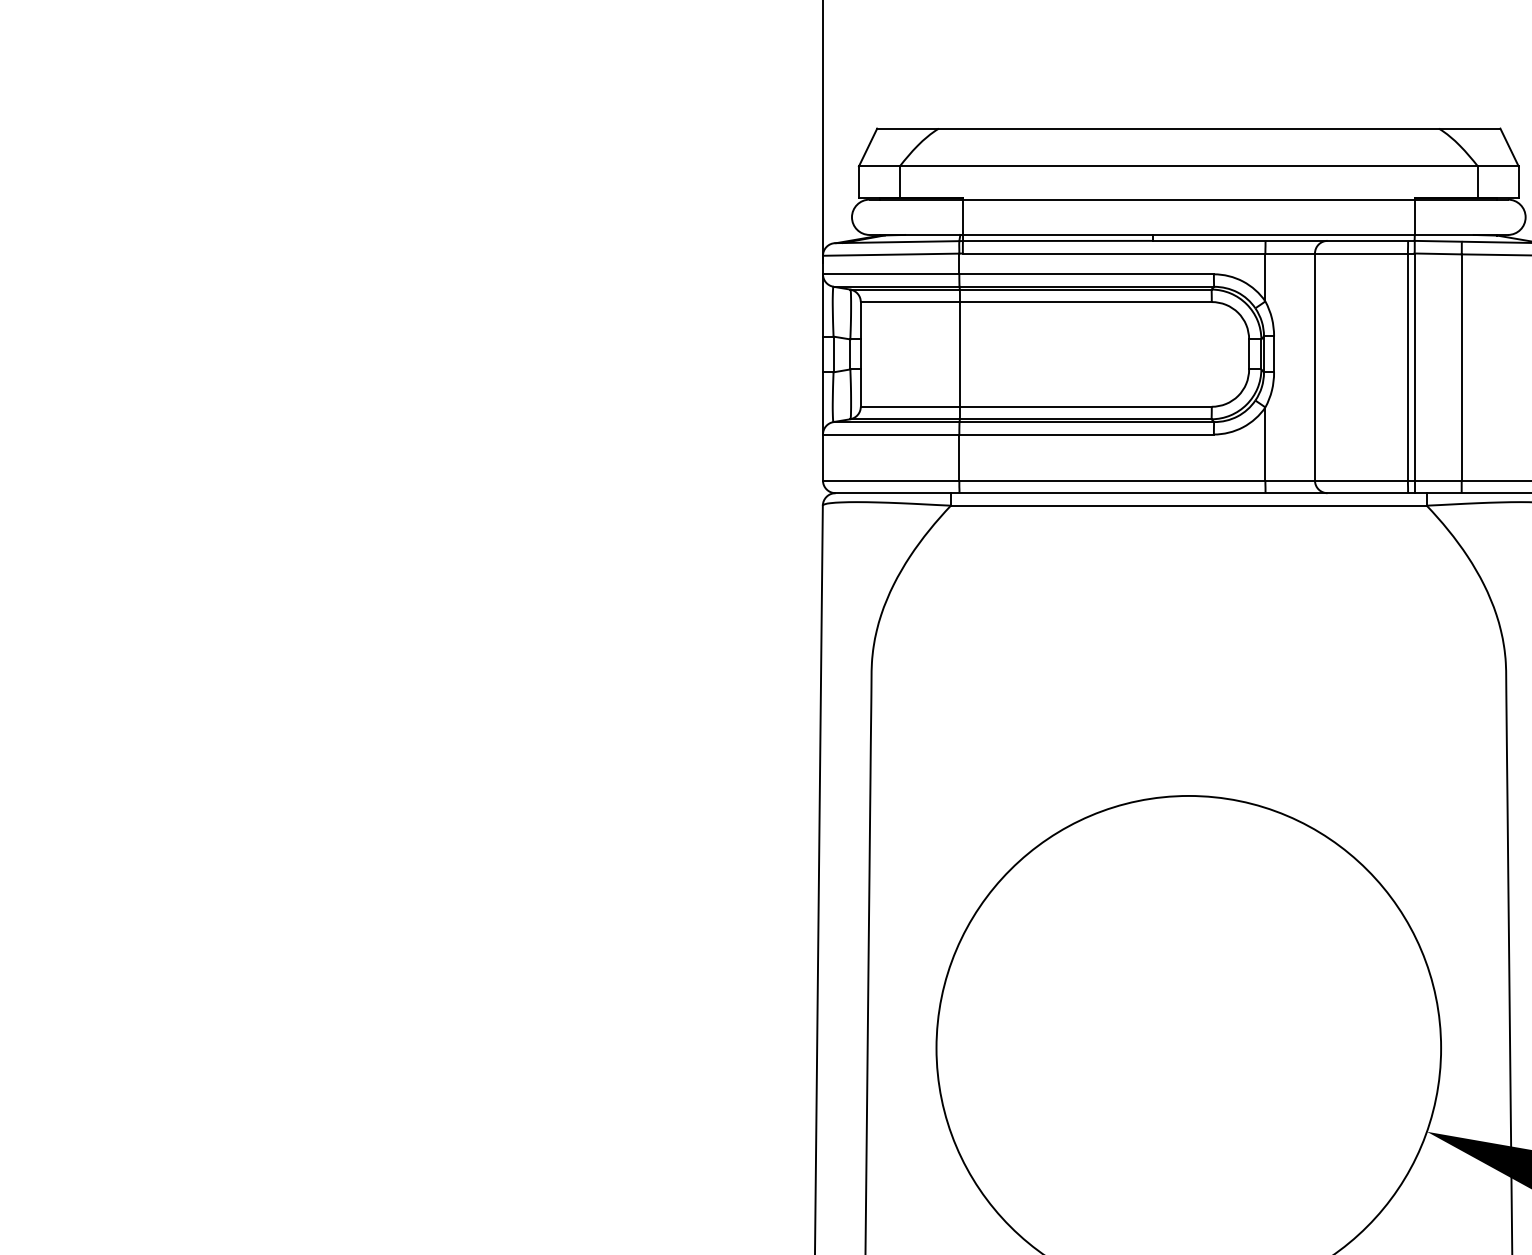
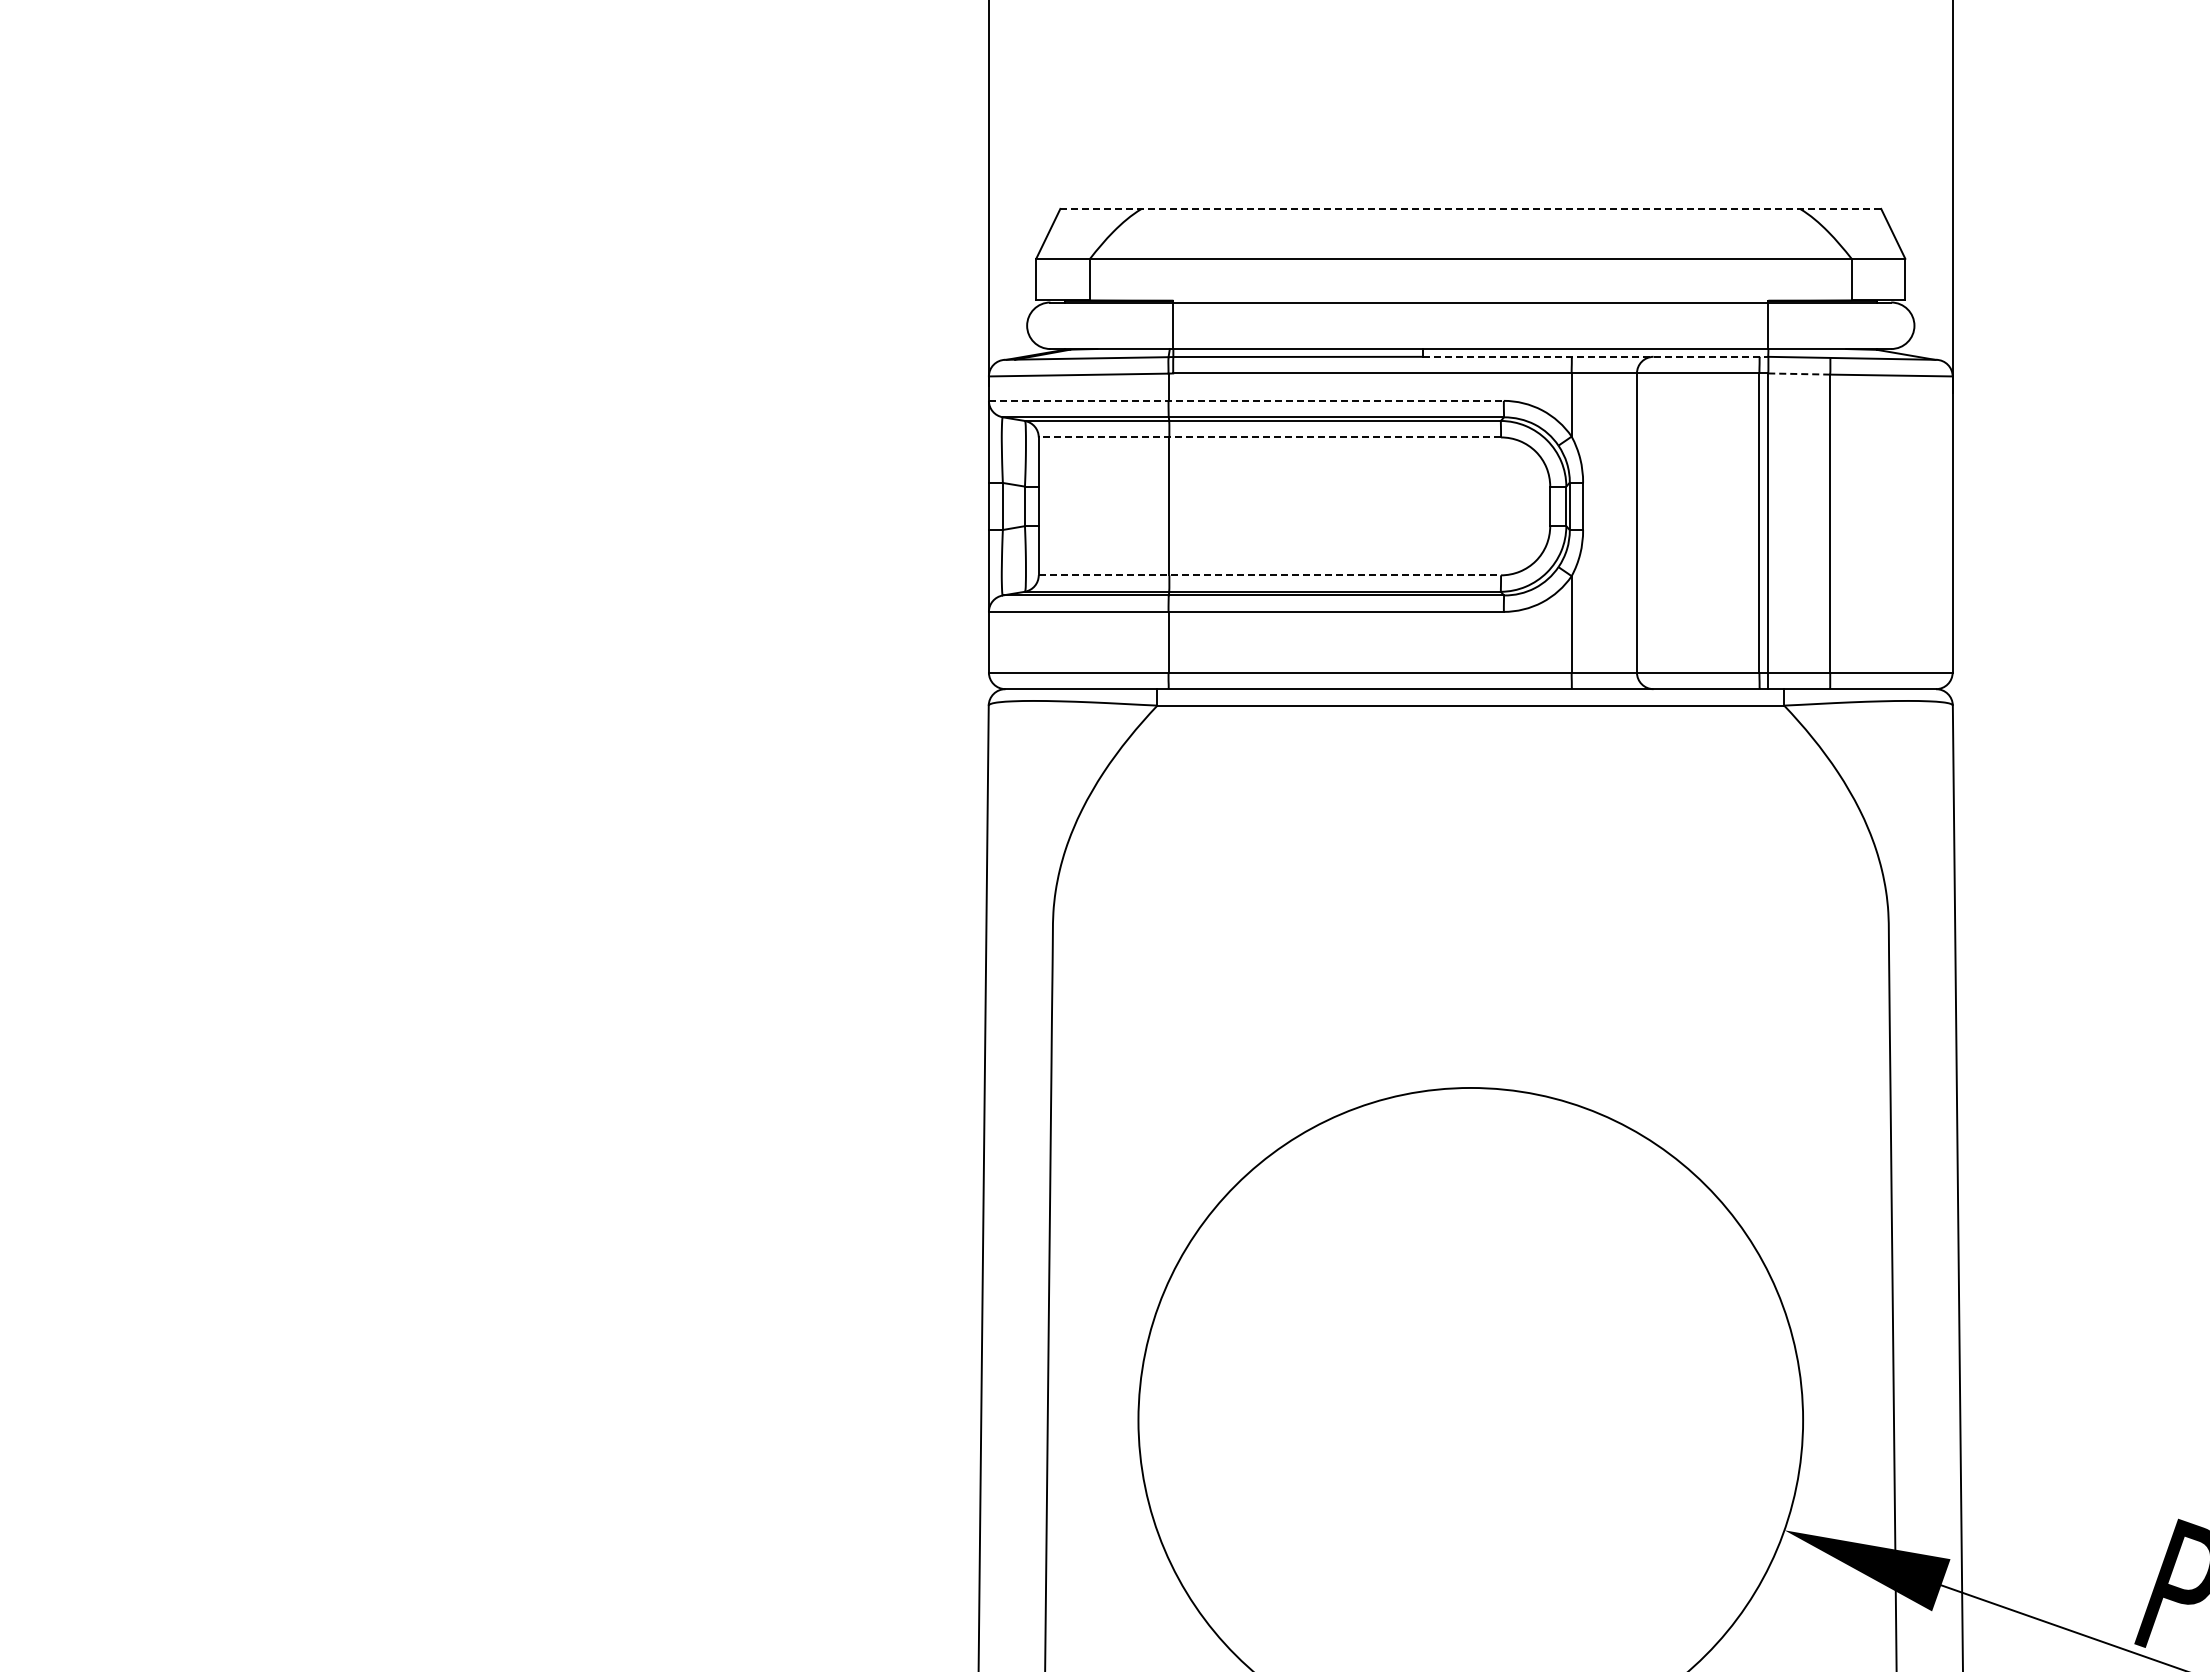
line: (1188, 128) -> (1470, 208), solid -> dashed
line: (1284, 240) -> (1596, 356), solid -> dashed
line: (1438, 254) -> (1799, 374), solid -> dashed
line: (1018, 274) -> (1246, 400), solid -> dashed
line: (1035, 302) -> (1269, 437), solid -> dashed
line: (1036, 406) -> (1270, 575), solid -> dashed

